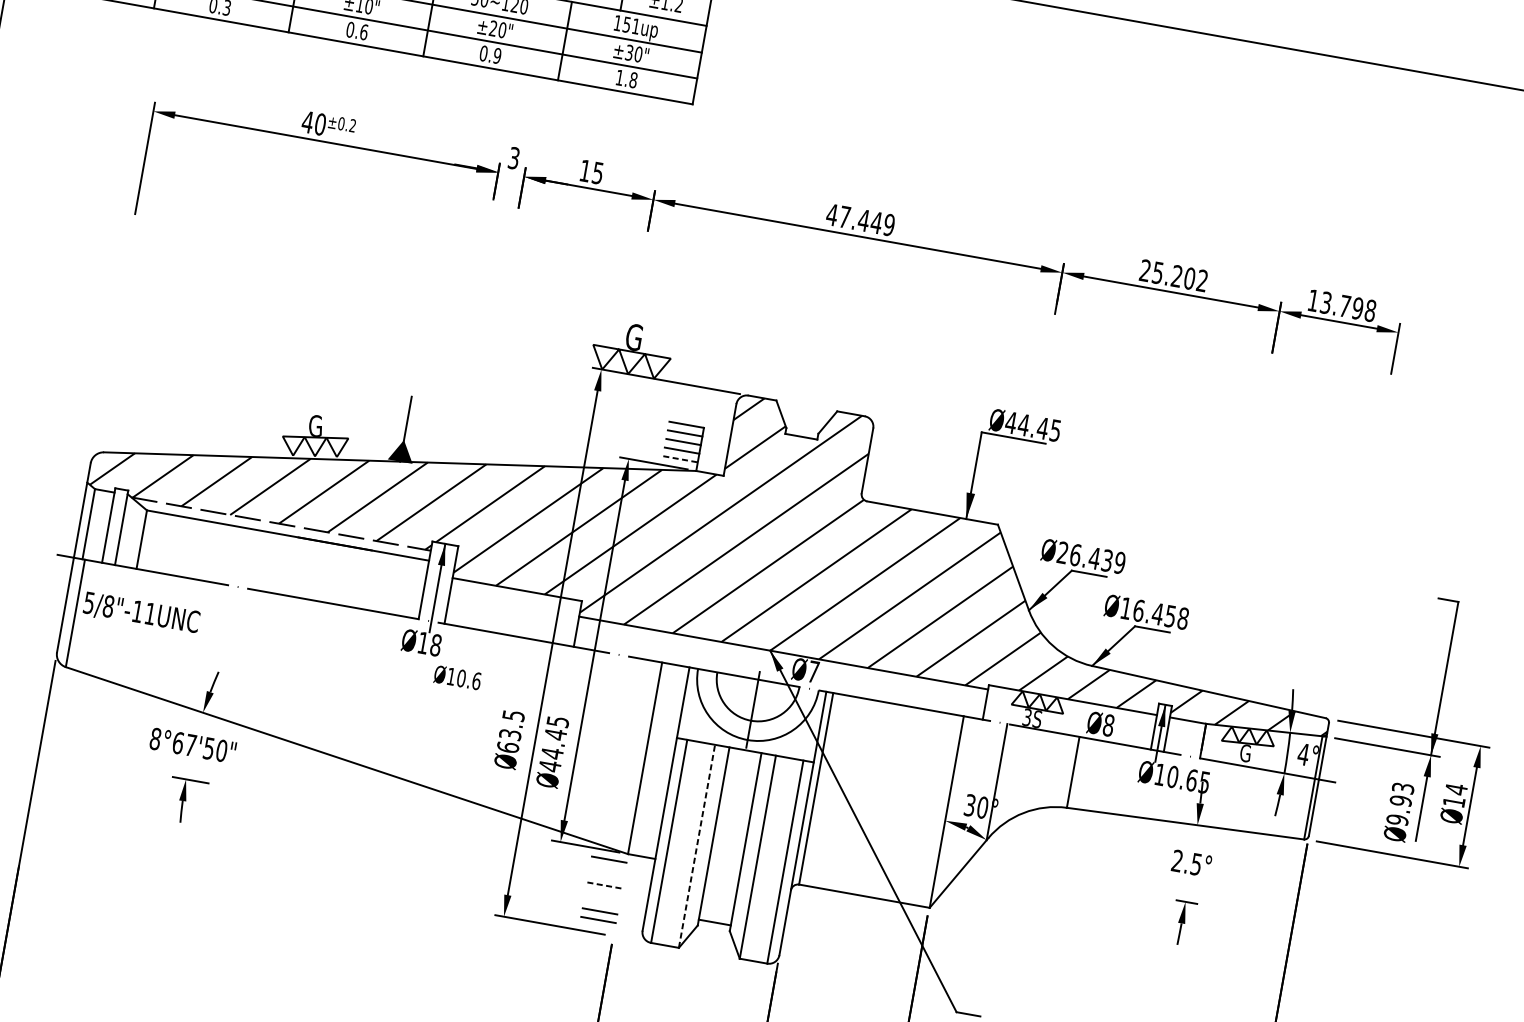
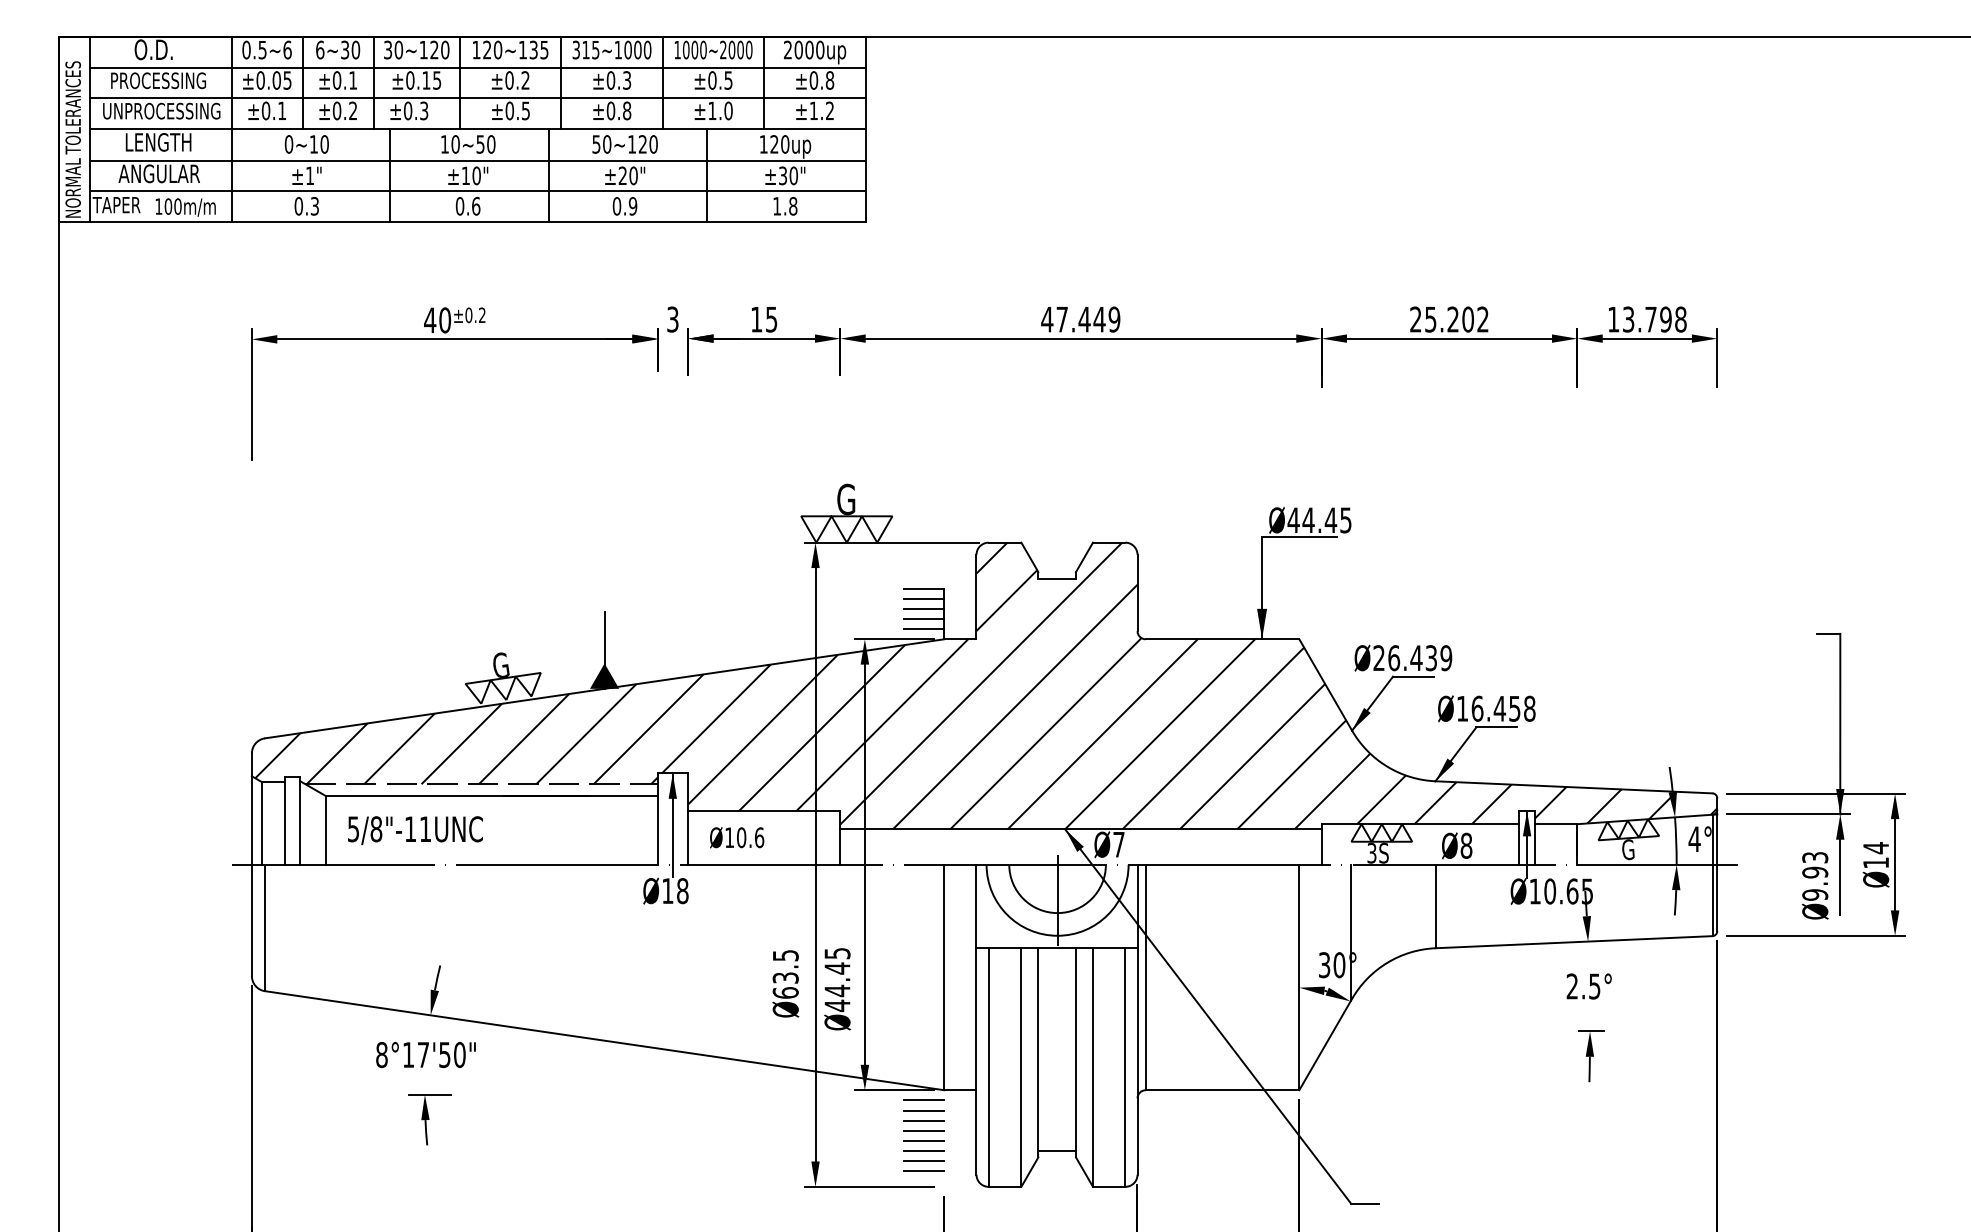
text: (631, 25) -> (779, 144), 151up -> 120up
line: (680, 459) -> (924, 629), dashed -> solid
text: (141, 613) -> (415, 830), moved
text: (458, 677) -> (737, 837), moved
text: (178, 742) -> (408, 1054), 8°67'50" -> 8°17'50"
line: (697, 845) -> (1021, 1066), dashed -> solid
line: (607, 868) -> (923, 1110), added
line: (605, 876) -> (923, 1120), added
line: (605, 885) -> (924, 1130), dashed -> solid
line: (602, 893) -> (923, 1140), added
line: (601, 903) -> (923, 1151), added

